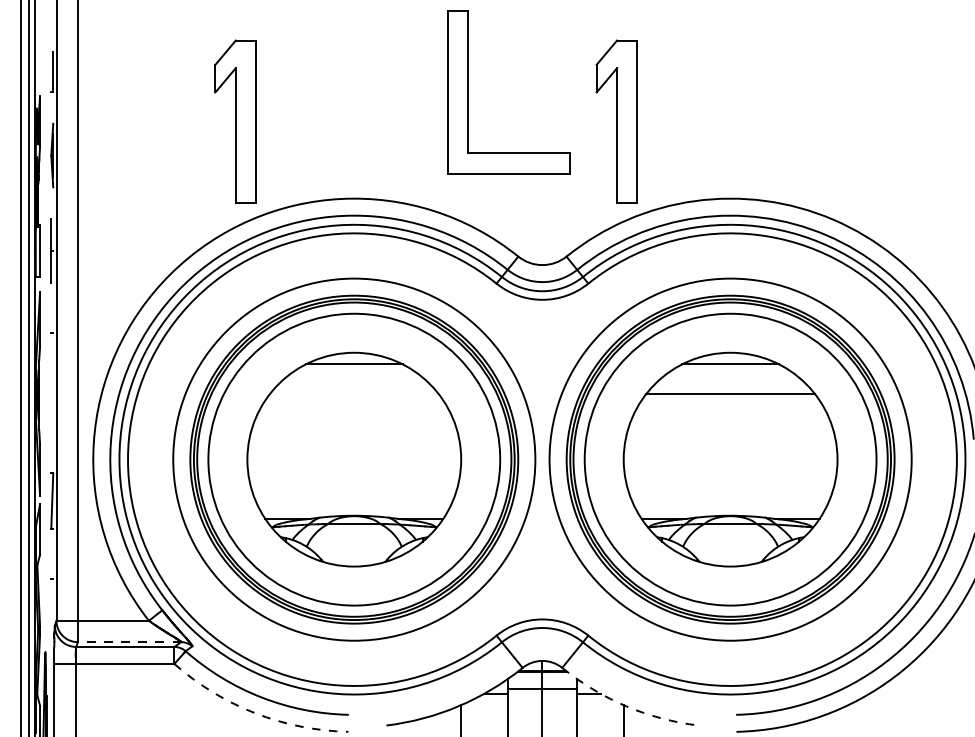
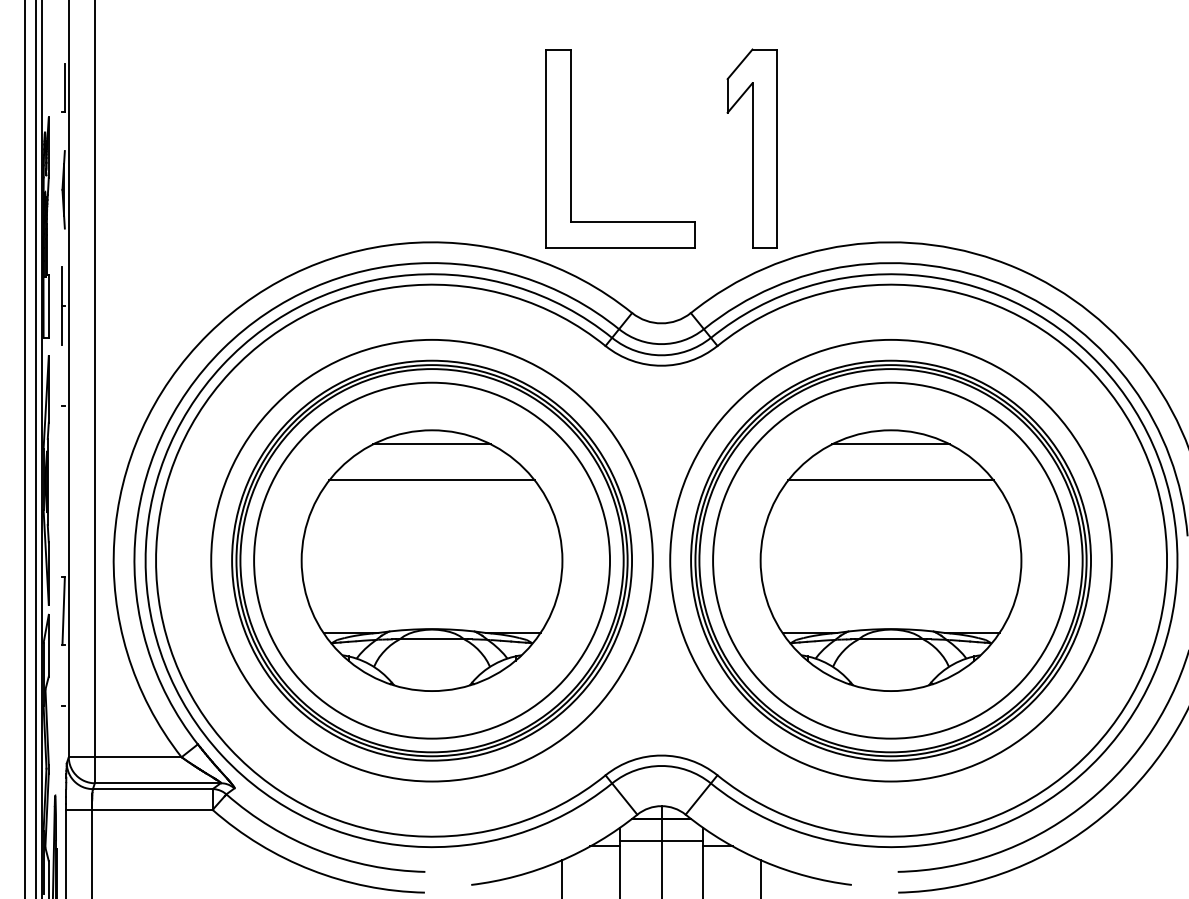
part: (468, 92) -> (571, 148), moved
part: (234, 121) -> (286, 148), removed
line: (353, 393) -> (431, 480), added
line: (129, 642) -> (157, 783), dashed -> solid
arc: (626, 706) -> (763, 861), dashed -> solid
arc: (255, 713) -> (311, 870), dashed -> solid

